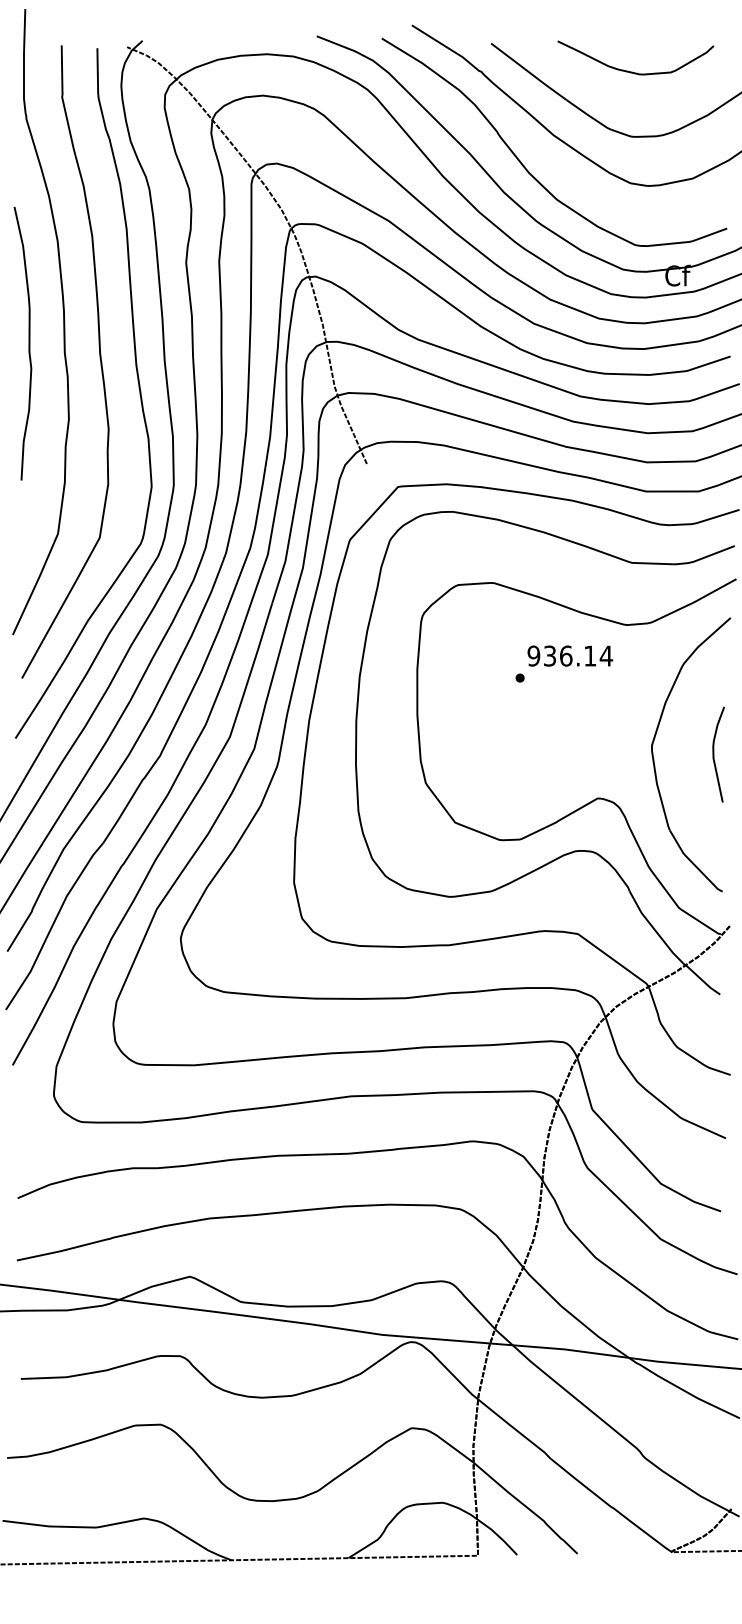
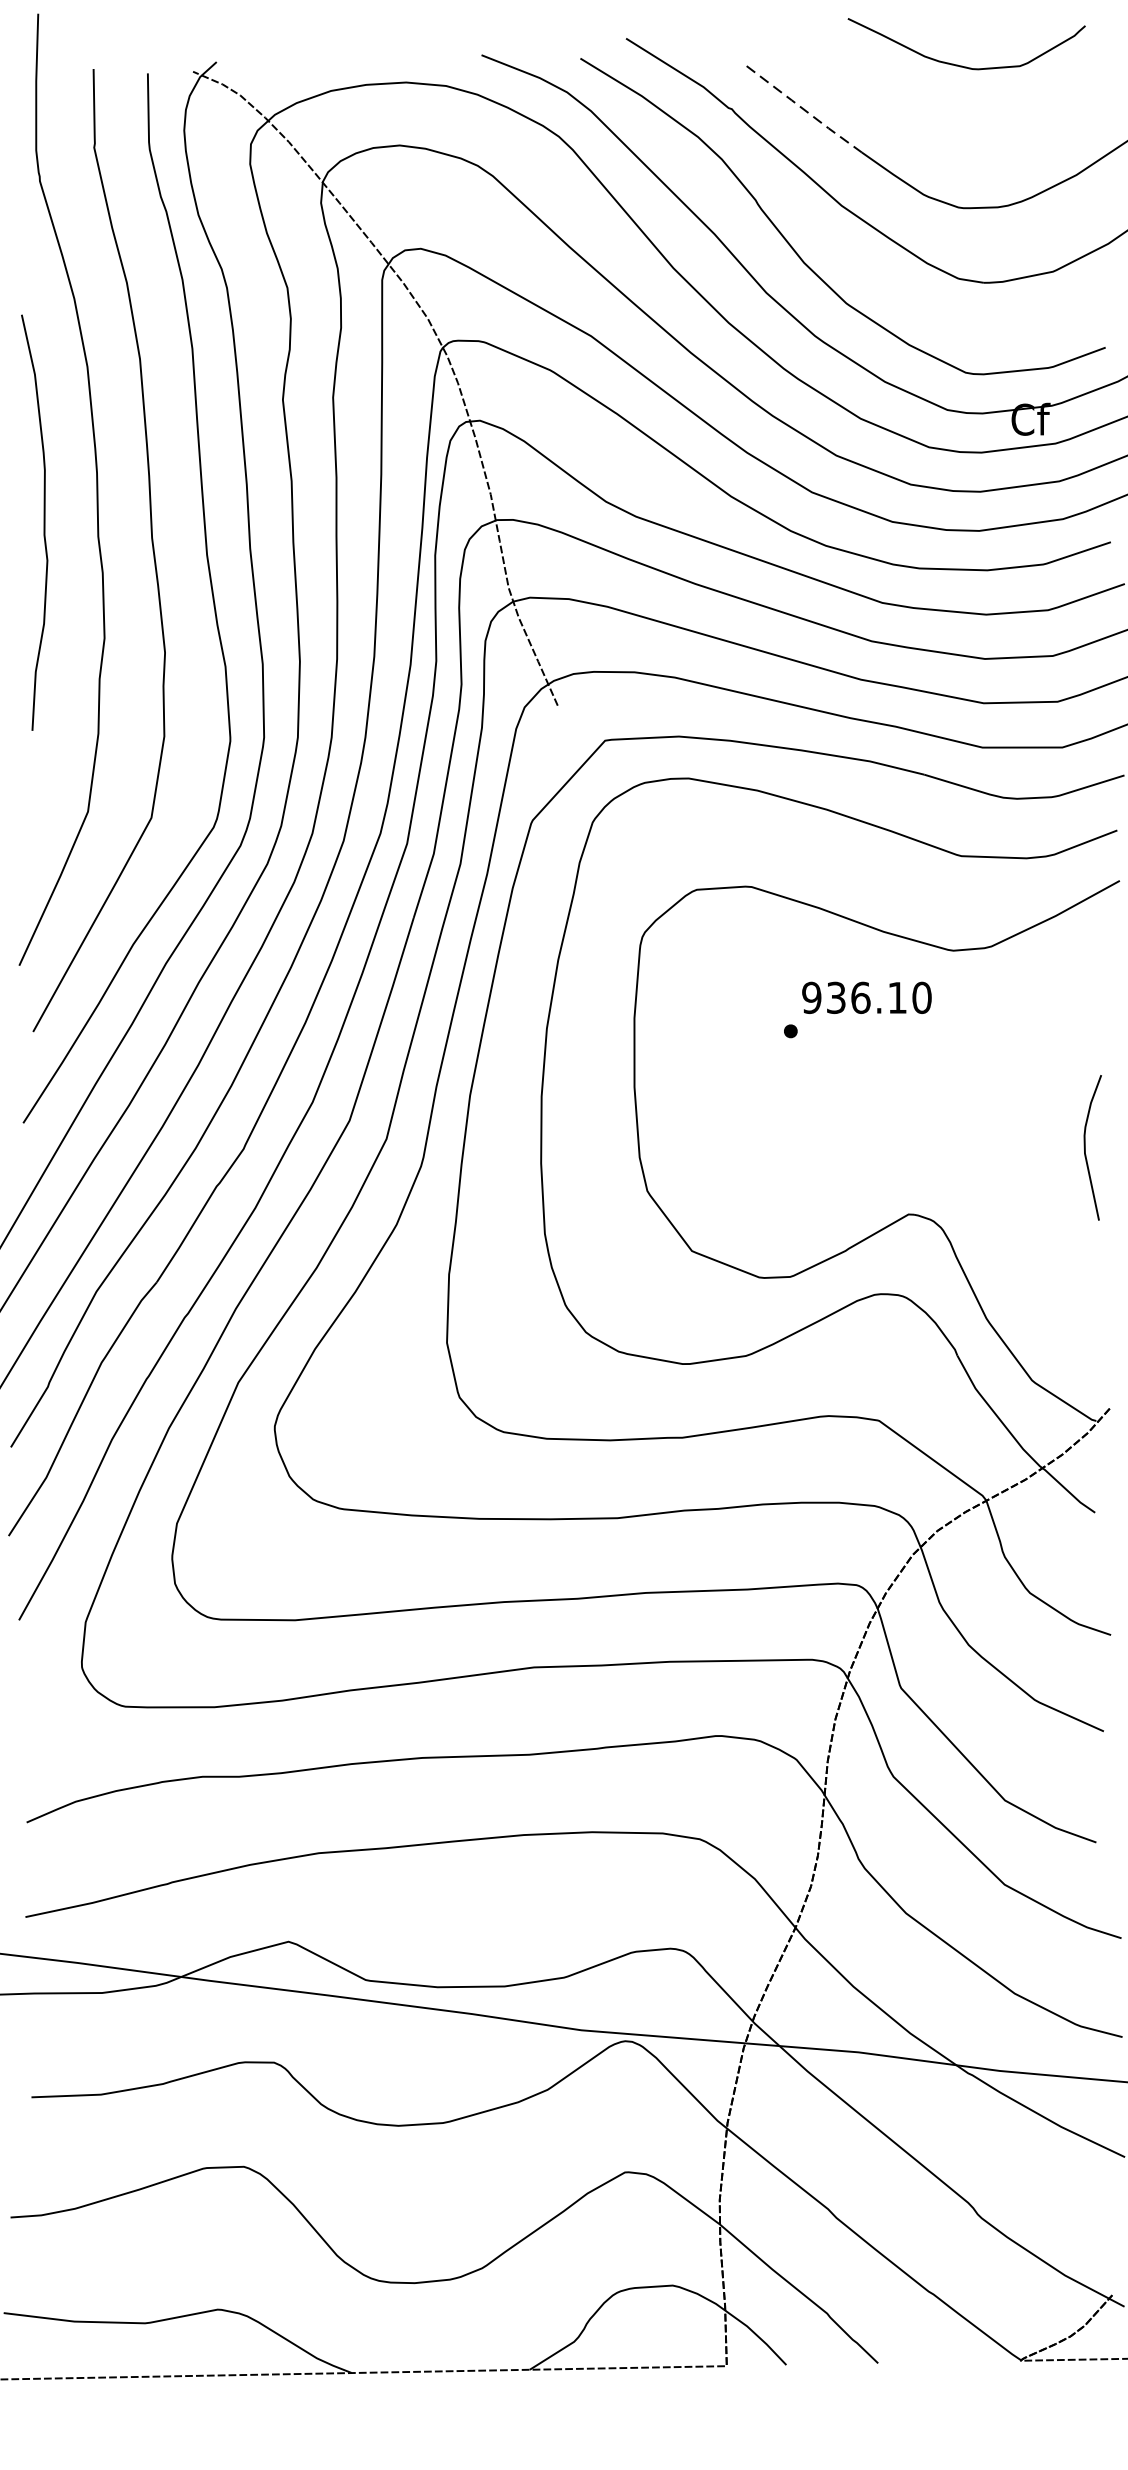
curve: (632, 71) -> (961, 64), moved
line: (529, 72) -> (805, 110), solid -> dashed
text: (606, 655) -> (922, 996), 936.14 -> 936.10
part: (654, 758) -> (995, 1153), removed

